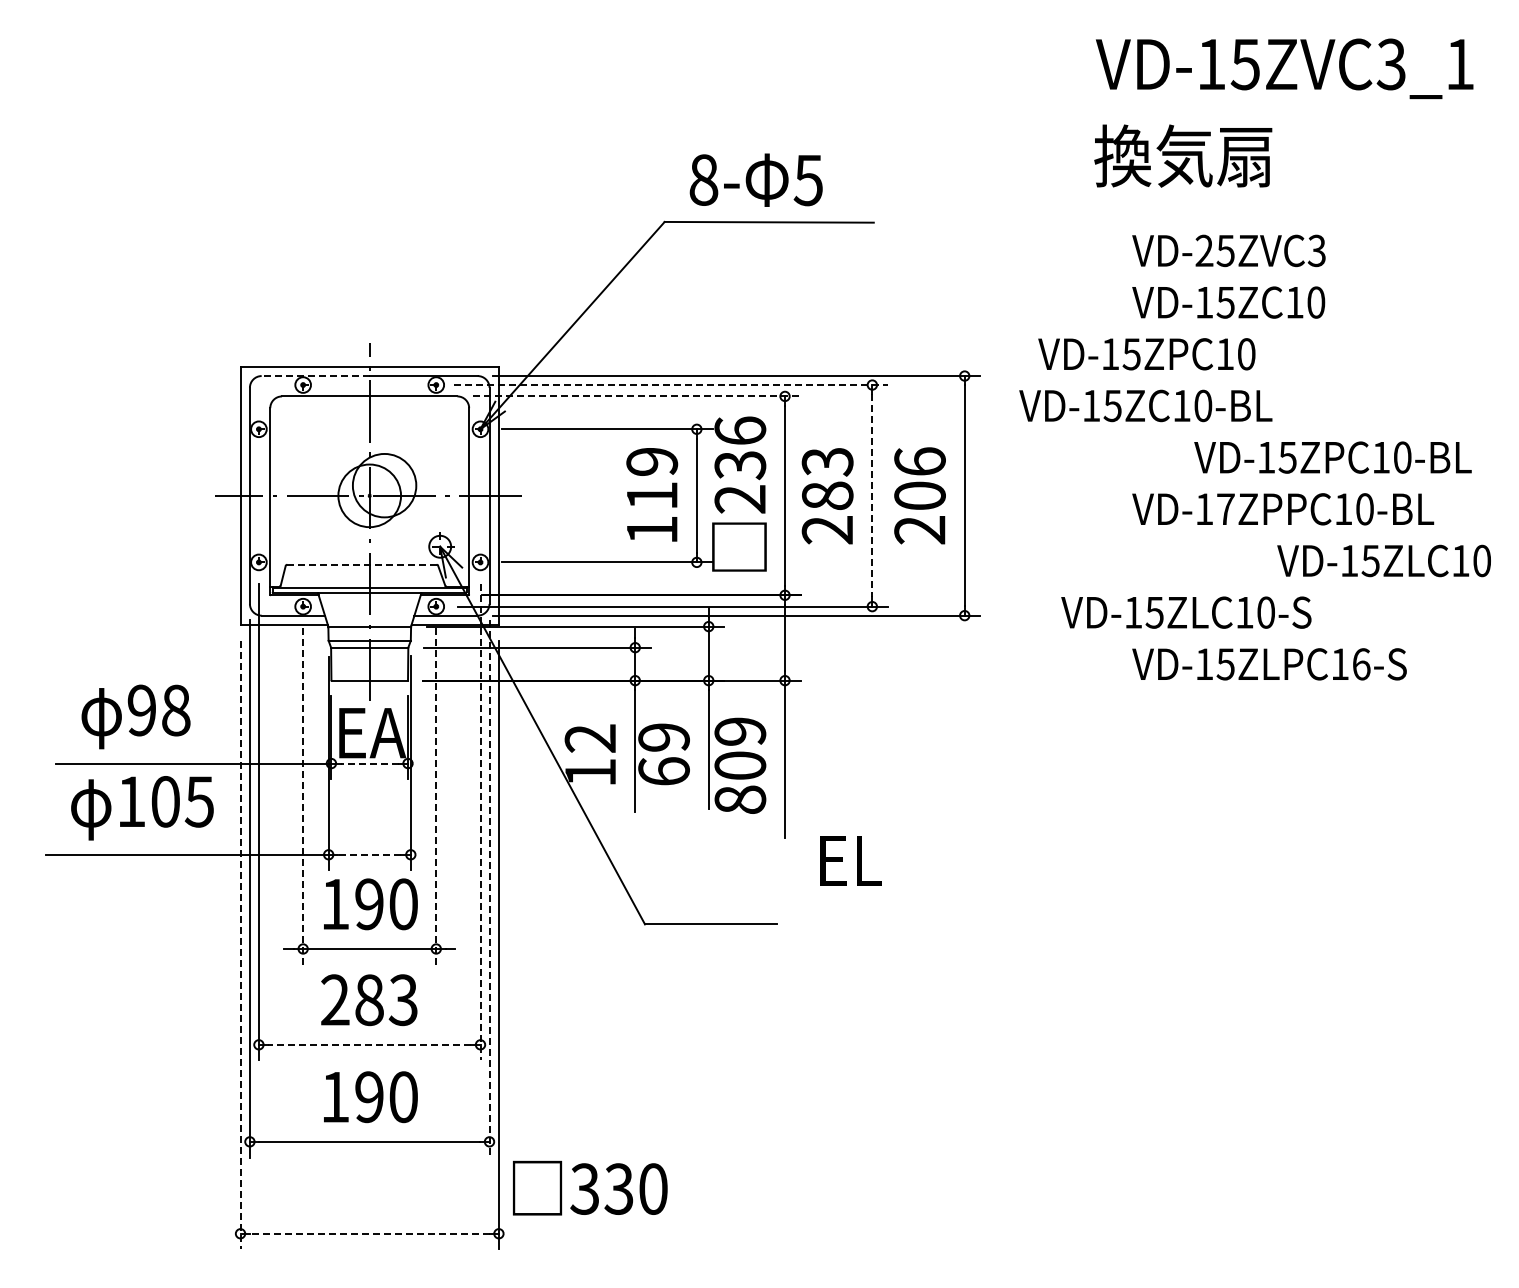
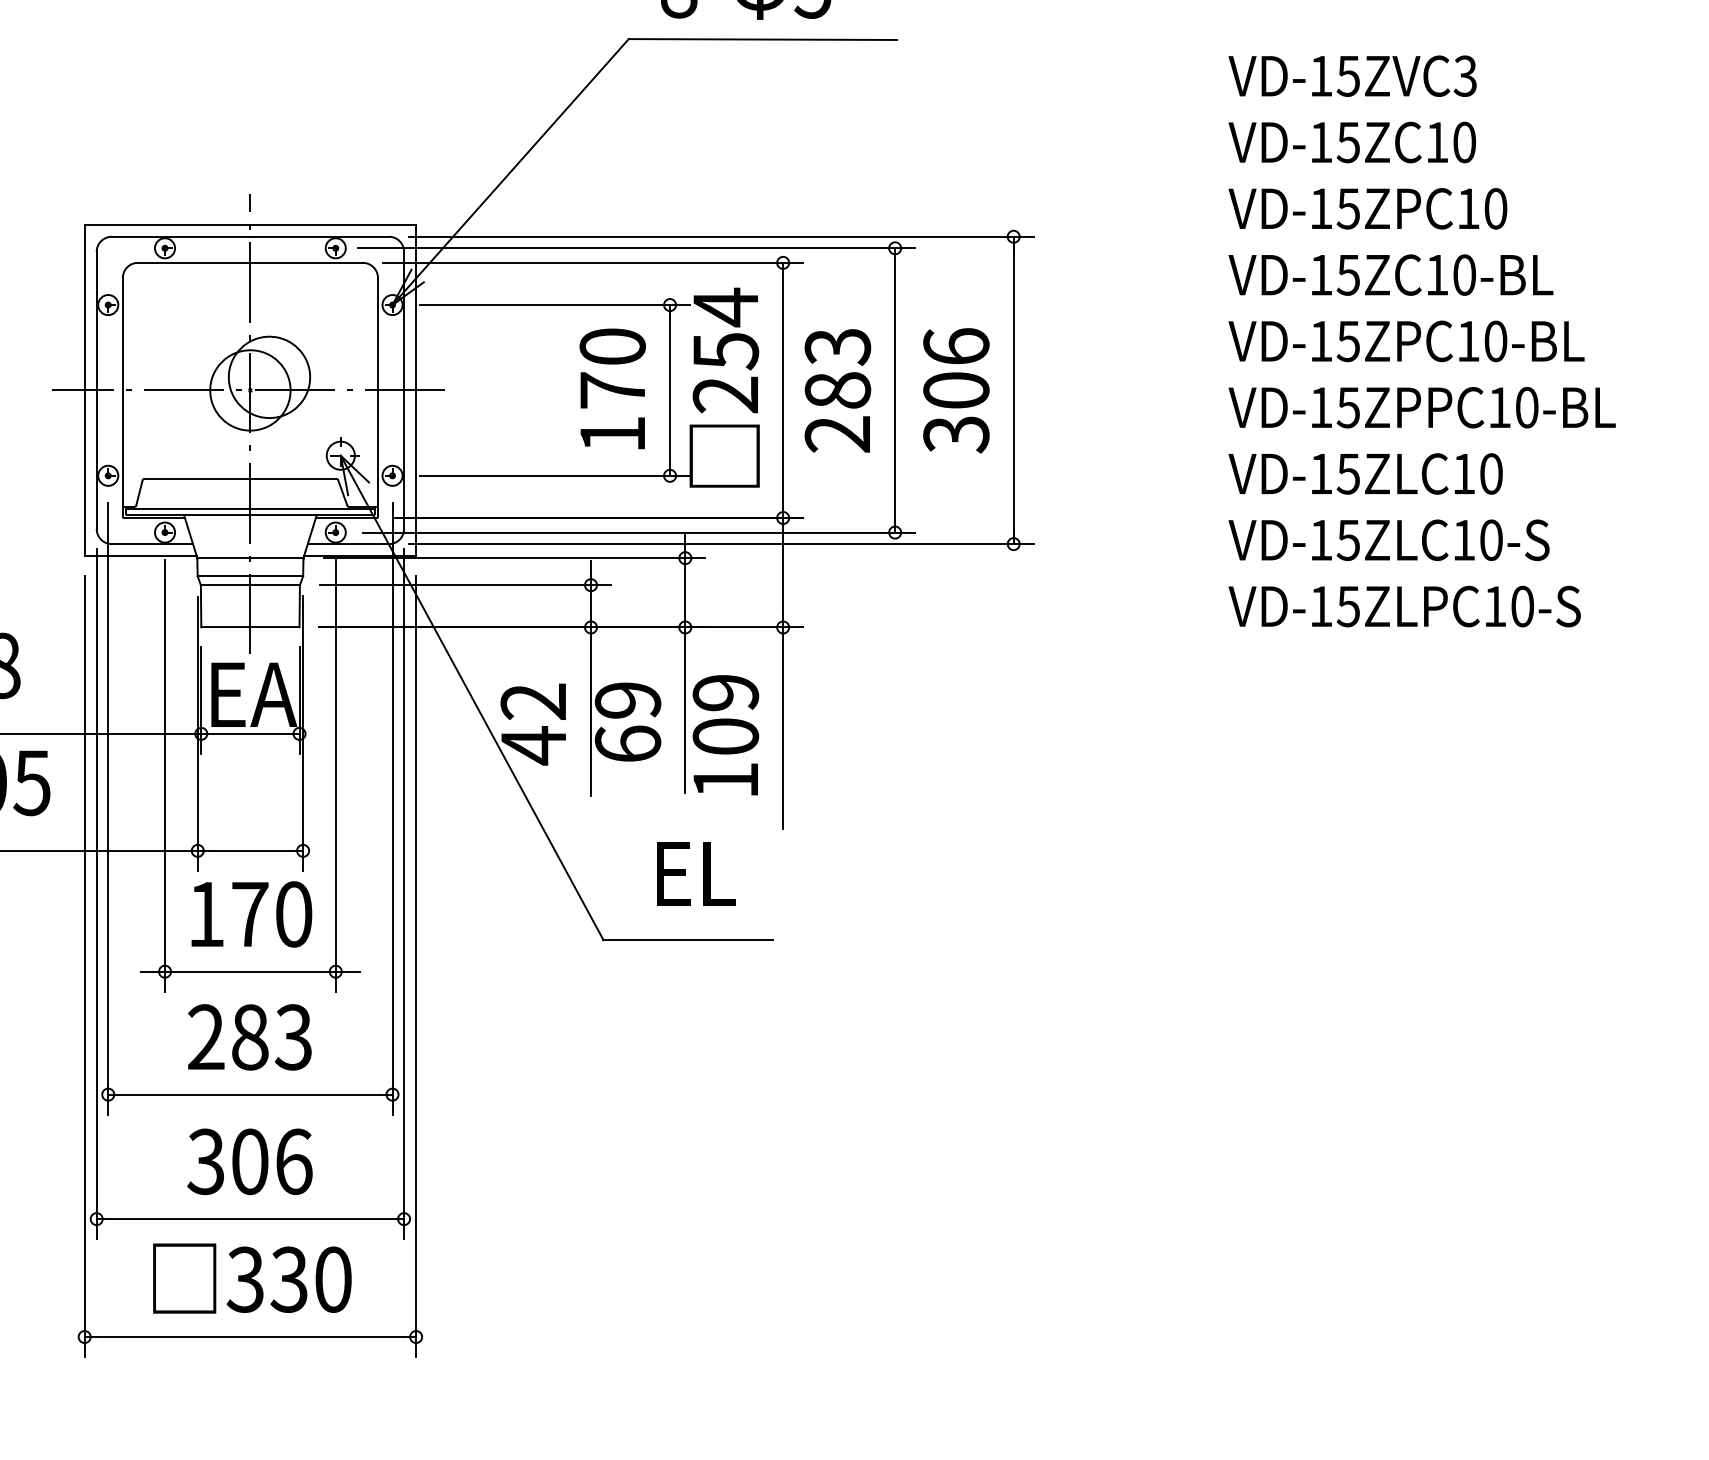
text: (1204, 250) -> (1321, 75), VD-25ZVC3 -> VD-15ZVC3
text: (1146, 354) -> (1367, 209), moved
line: (315, 376) -> (180, 237), dashed -> solid
line: (671, 385) -> (637, 248), dashed -> solid
line: (636, 396) -> (592, 262), dashed -> solid
text: (1145, 405) -> (1390, 274), moved
text: (740, 447) -> (726, 328), 236 -> 254
text: (1332, 457) -> (1405, 341), moved
text: (652, 478) -> (613, 368), 119 -> 170
line: (872, 496) -> (895, 391), dashed -> solid
text: (1225, 509) -> (1348, 407), VD-17ZPPC10-BL -> VD-15ZPPC10-BL
text: (919, 530) -> (955, 434), 206 -> 306
text: (1383, 560) -> (1364, 473), moved
line: (361, 564) -> (239, 478), dashed -> solid
text: (1186, 612) -> (1389, 540), moved
text: (1361, 664) -> (1522, 606), VD-15ZLPC16-S -> VD-15ZLPC10-S
line: (369, 763) -> (250, 733), dashed -> solid
text: (590, 772) -> (533, 745), 12 -> 42
line: (303, 796) -> (165, 776), dashed -> solid
line: (436, 796) -> (336, 776), dashed -> solid
text: (740, 799) -> (726, 779), 809 -> 109
line: (480, 822) -> (392, 809), dashed -> solid
line: (369, 854) -> (250, 850), dashed -> solid
text: (850, 860) -> (695, 873), moved
line: (489, 888) -> (404, 894), dashed -> solid
text: (369, 904) -> (250, 914), 190 -> 170
line: (240, 945) -> (84, 967), dashed -> solid
line: (369, 1044) -> (250, 1094), dashed -> solid
text: (369, 1097) -> (250, 1162), 190 -> 306
text: (590, 1187) -> (252, 1277), moved
line: (369, 1233) -> (250, 1336), dashed -> solid

